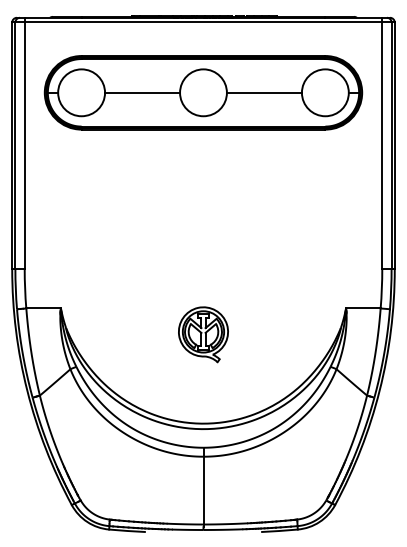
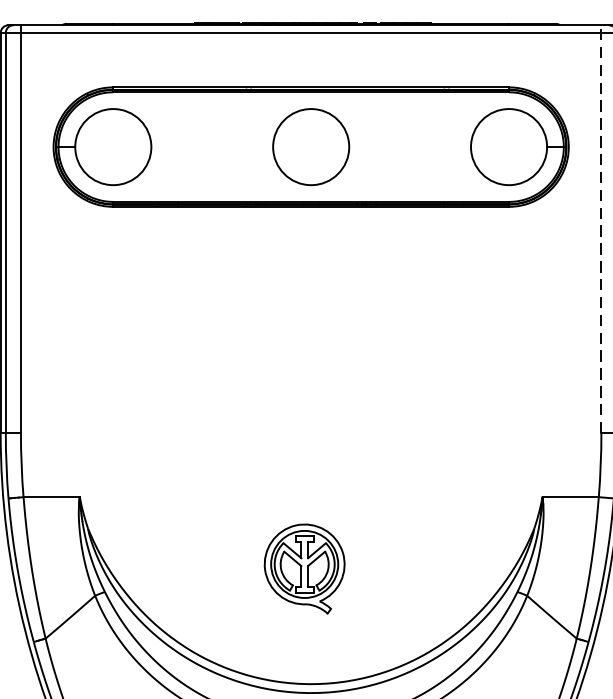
line: (142, 92) -> (212, 146), removed
line: (263, 92) -> (408, 146), removed
line: (382, 143) -> (601, 229), solid -> dashed
part: (203, 334) -> (304, 568), moved

